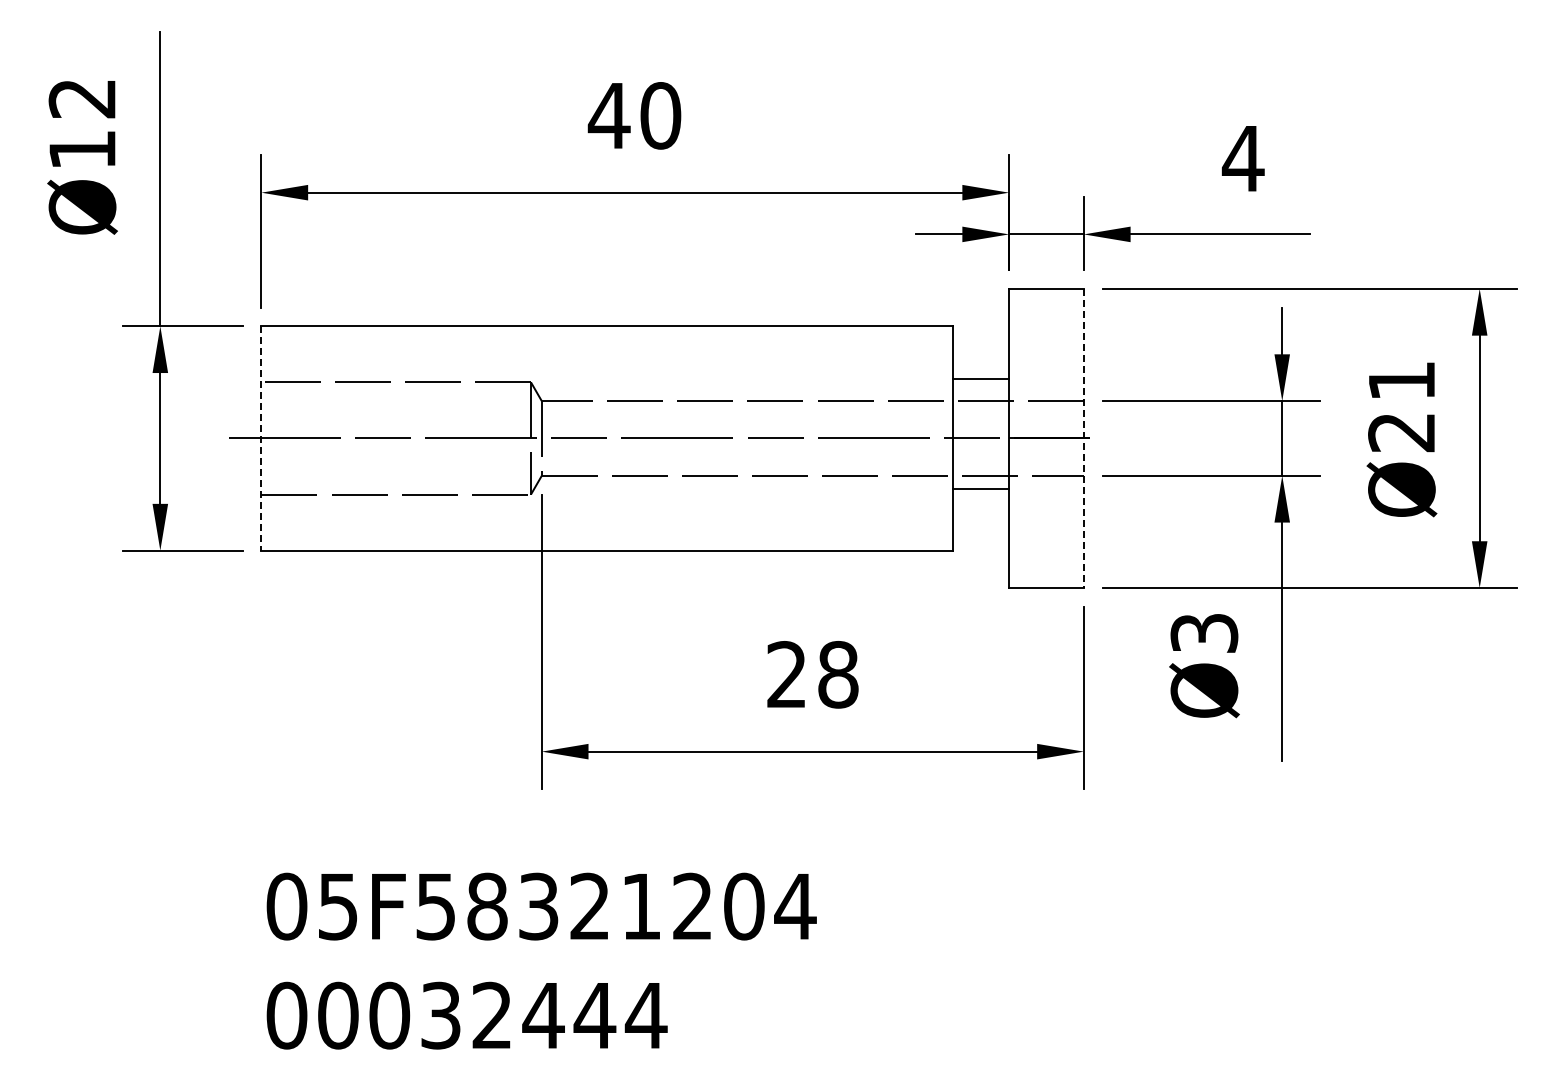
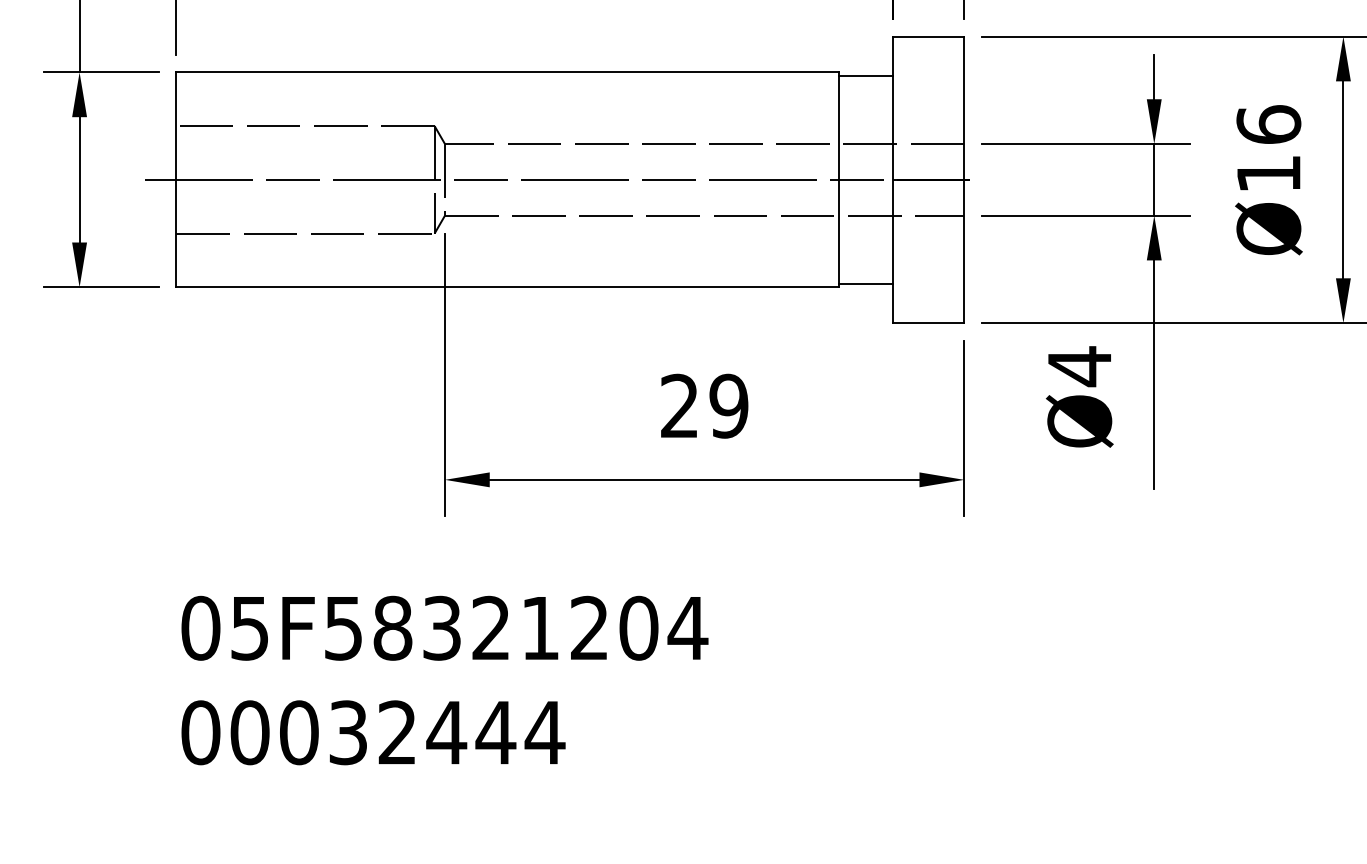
line: (981, 379) -> (866, 76), moved
text: (1401, 406) -> (1268, 149), Ø21 -> Ø16
line: (261, 438) -> (176, 179), dashed -> solid
line: (1083, 438) -> (963, 179), dashed -> solid
line: (981, 488) -> (866, 283), moved
text: (1204, 633) -> (1079, 366), Ø3 -> Ø4
text: (838, 674) -> (729, 405), 28 -> 29

